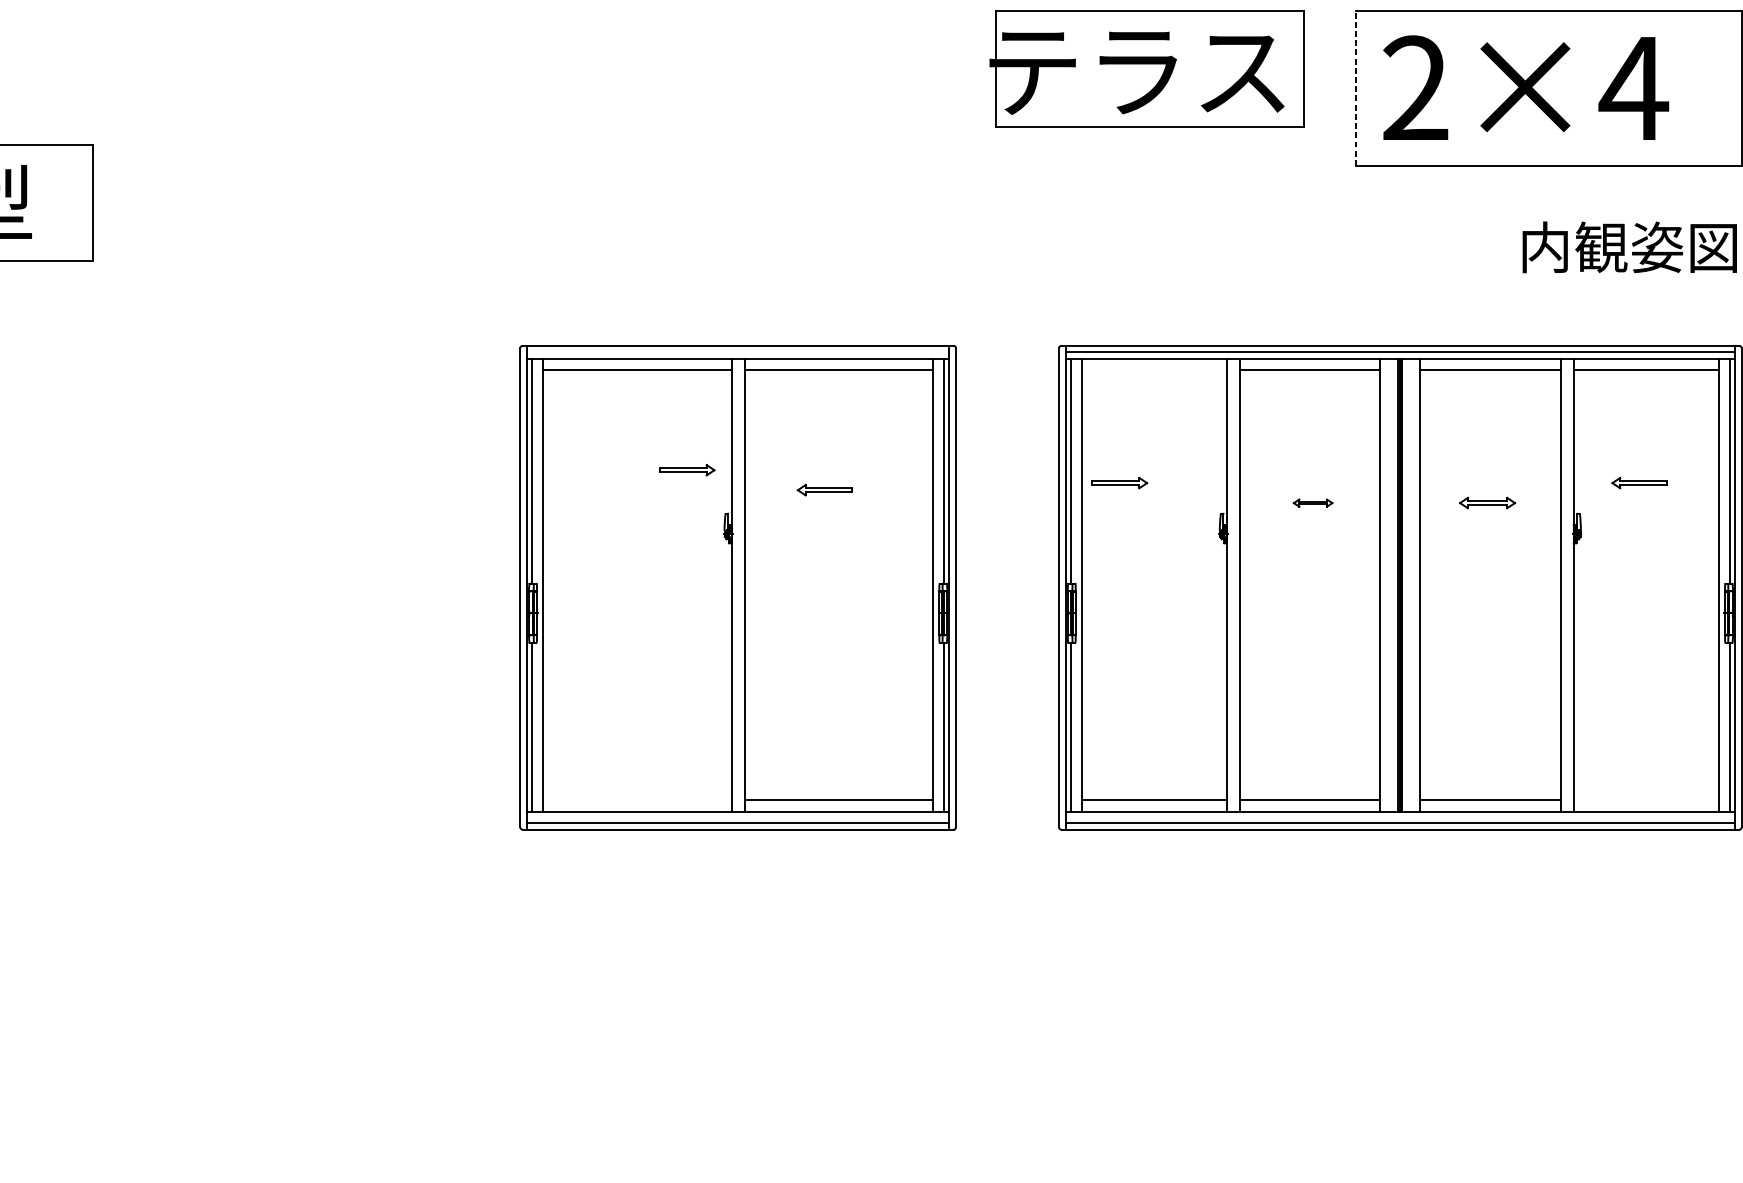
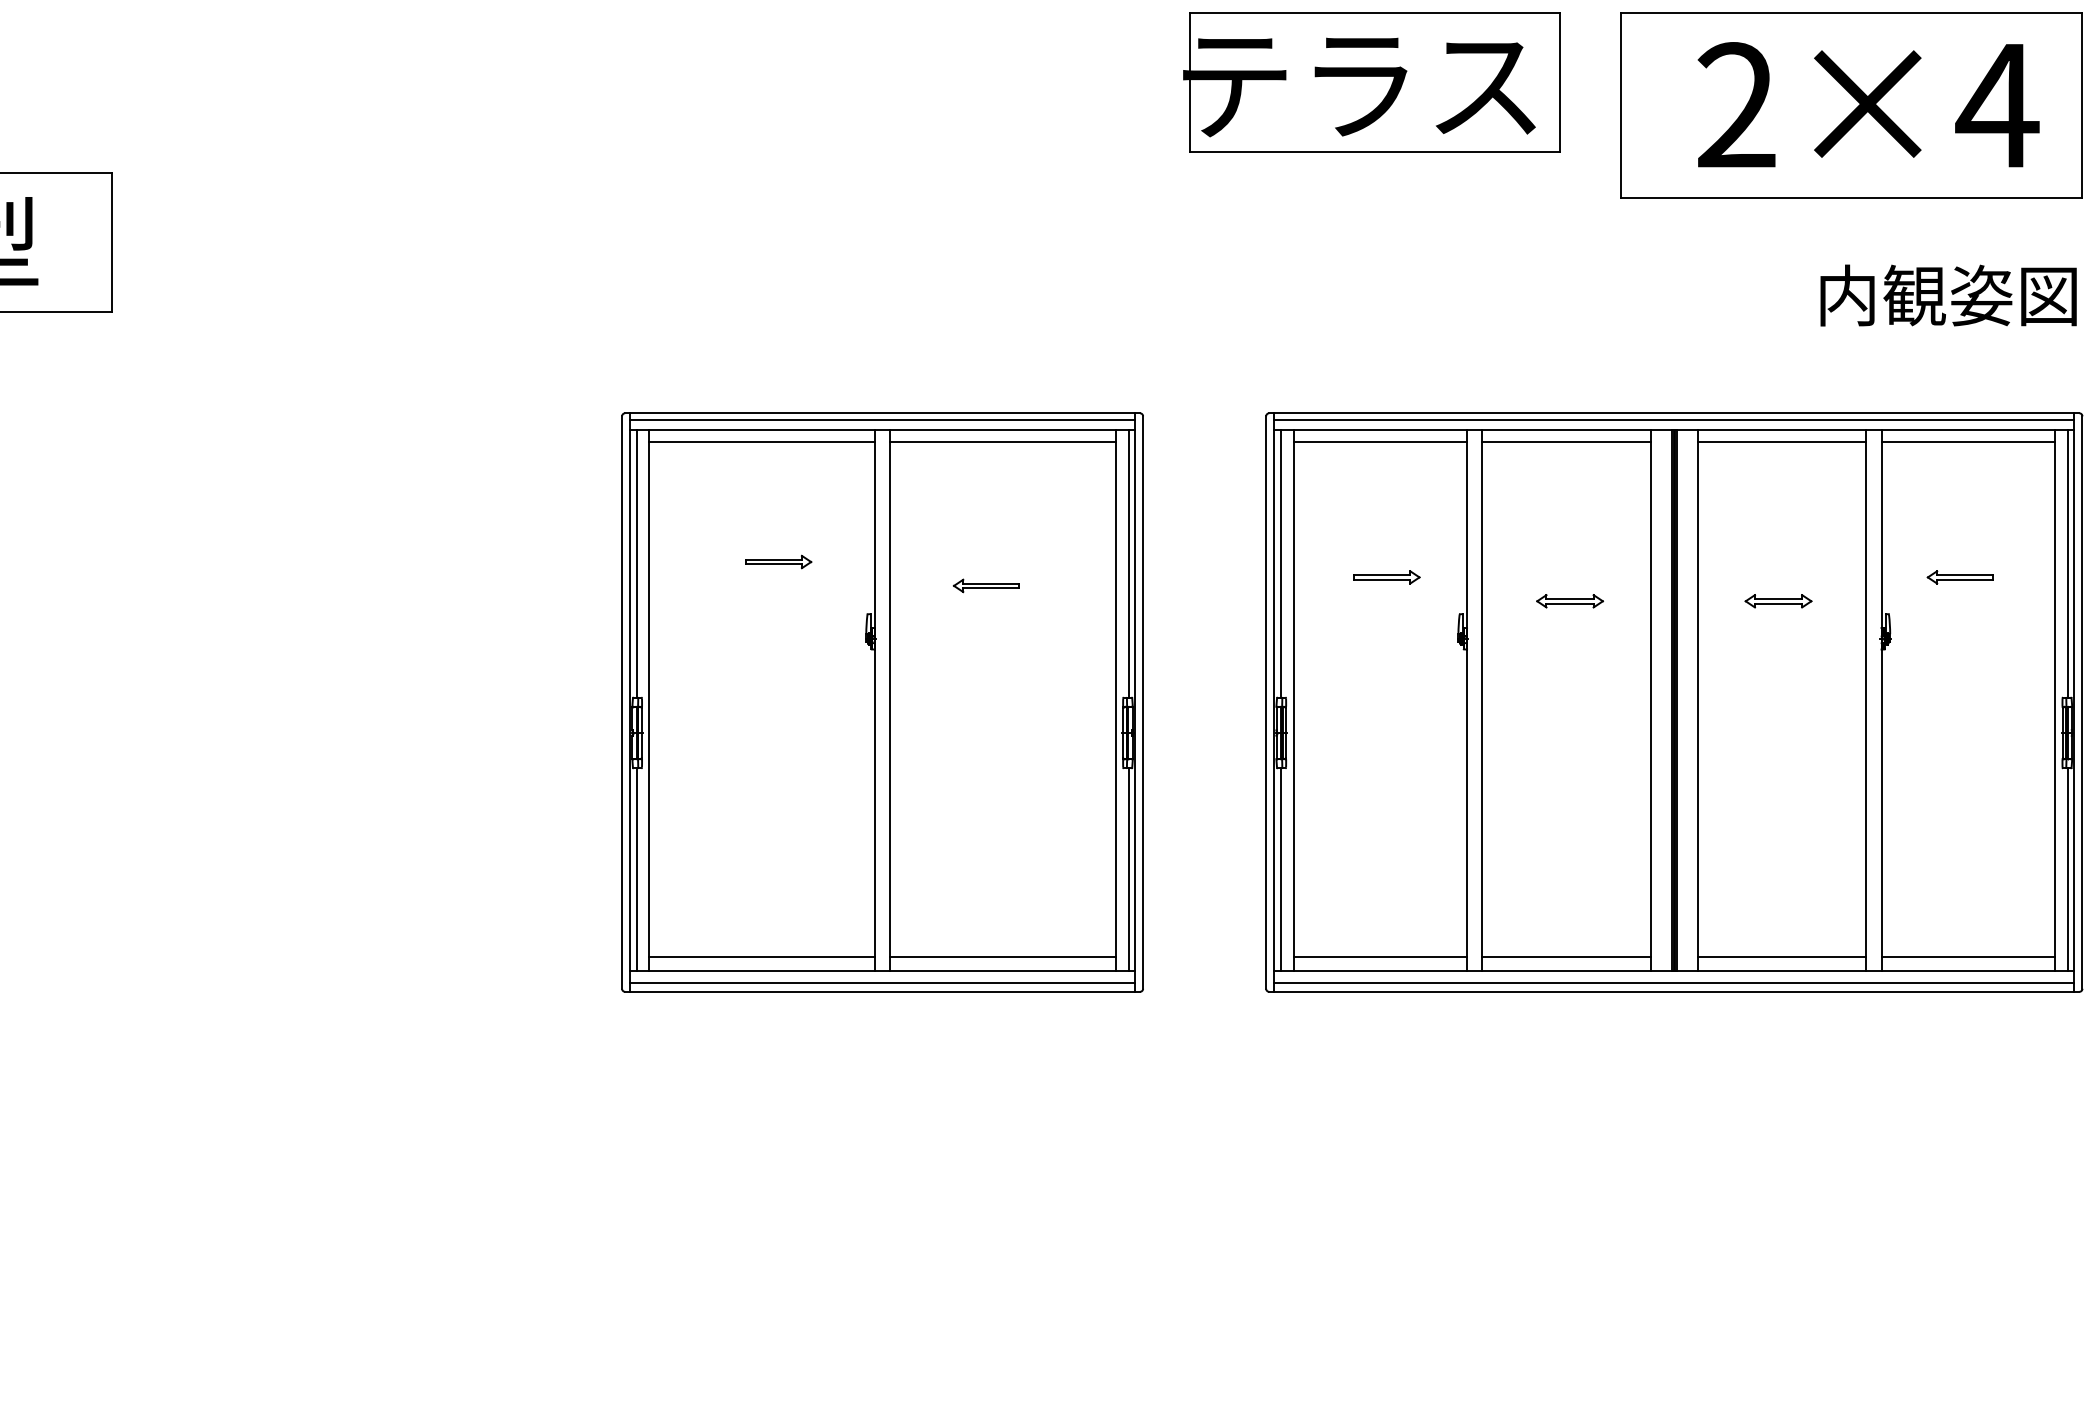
text: (1525, 87) -> (1868, 104), moved
line: (1356, 88) -> (1621, 105), dashed -> solid
line: (738, 351) -> (882, 420), added
line: (1154, 369) -> (1380, 441), added
part: (687, 469) -> (778, 561), moved
part: (1119, 483) -> (1386, 577), moved
part: (1312, 503) -> (1569, 601), size x1.43
line: (636, 800) -> (761, 956), added
line: (1646, 800) -> (1968, 956), added

